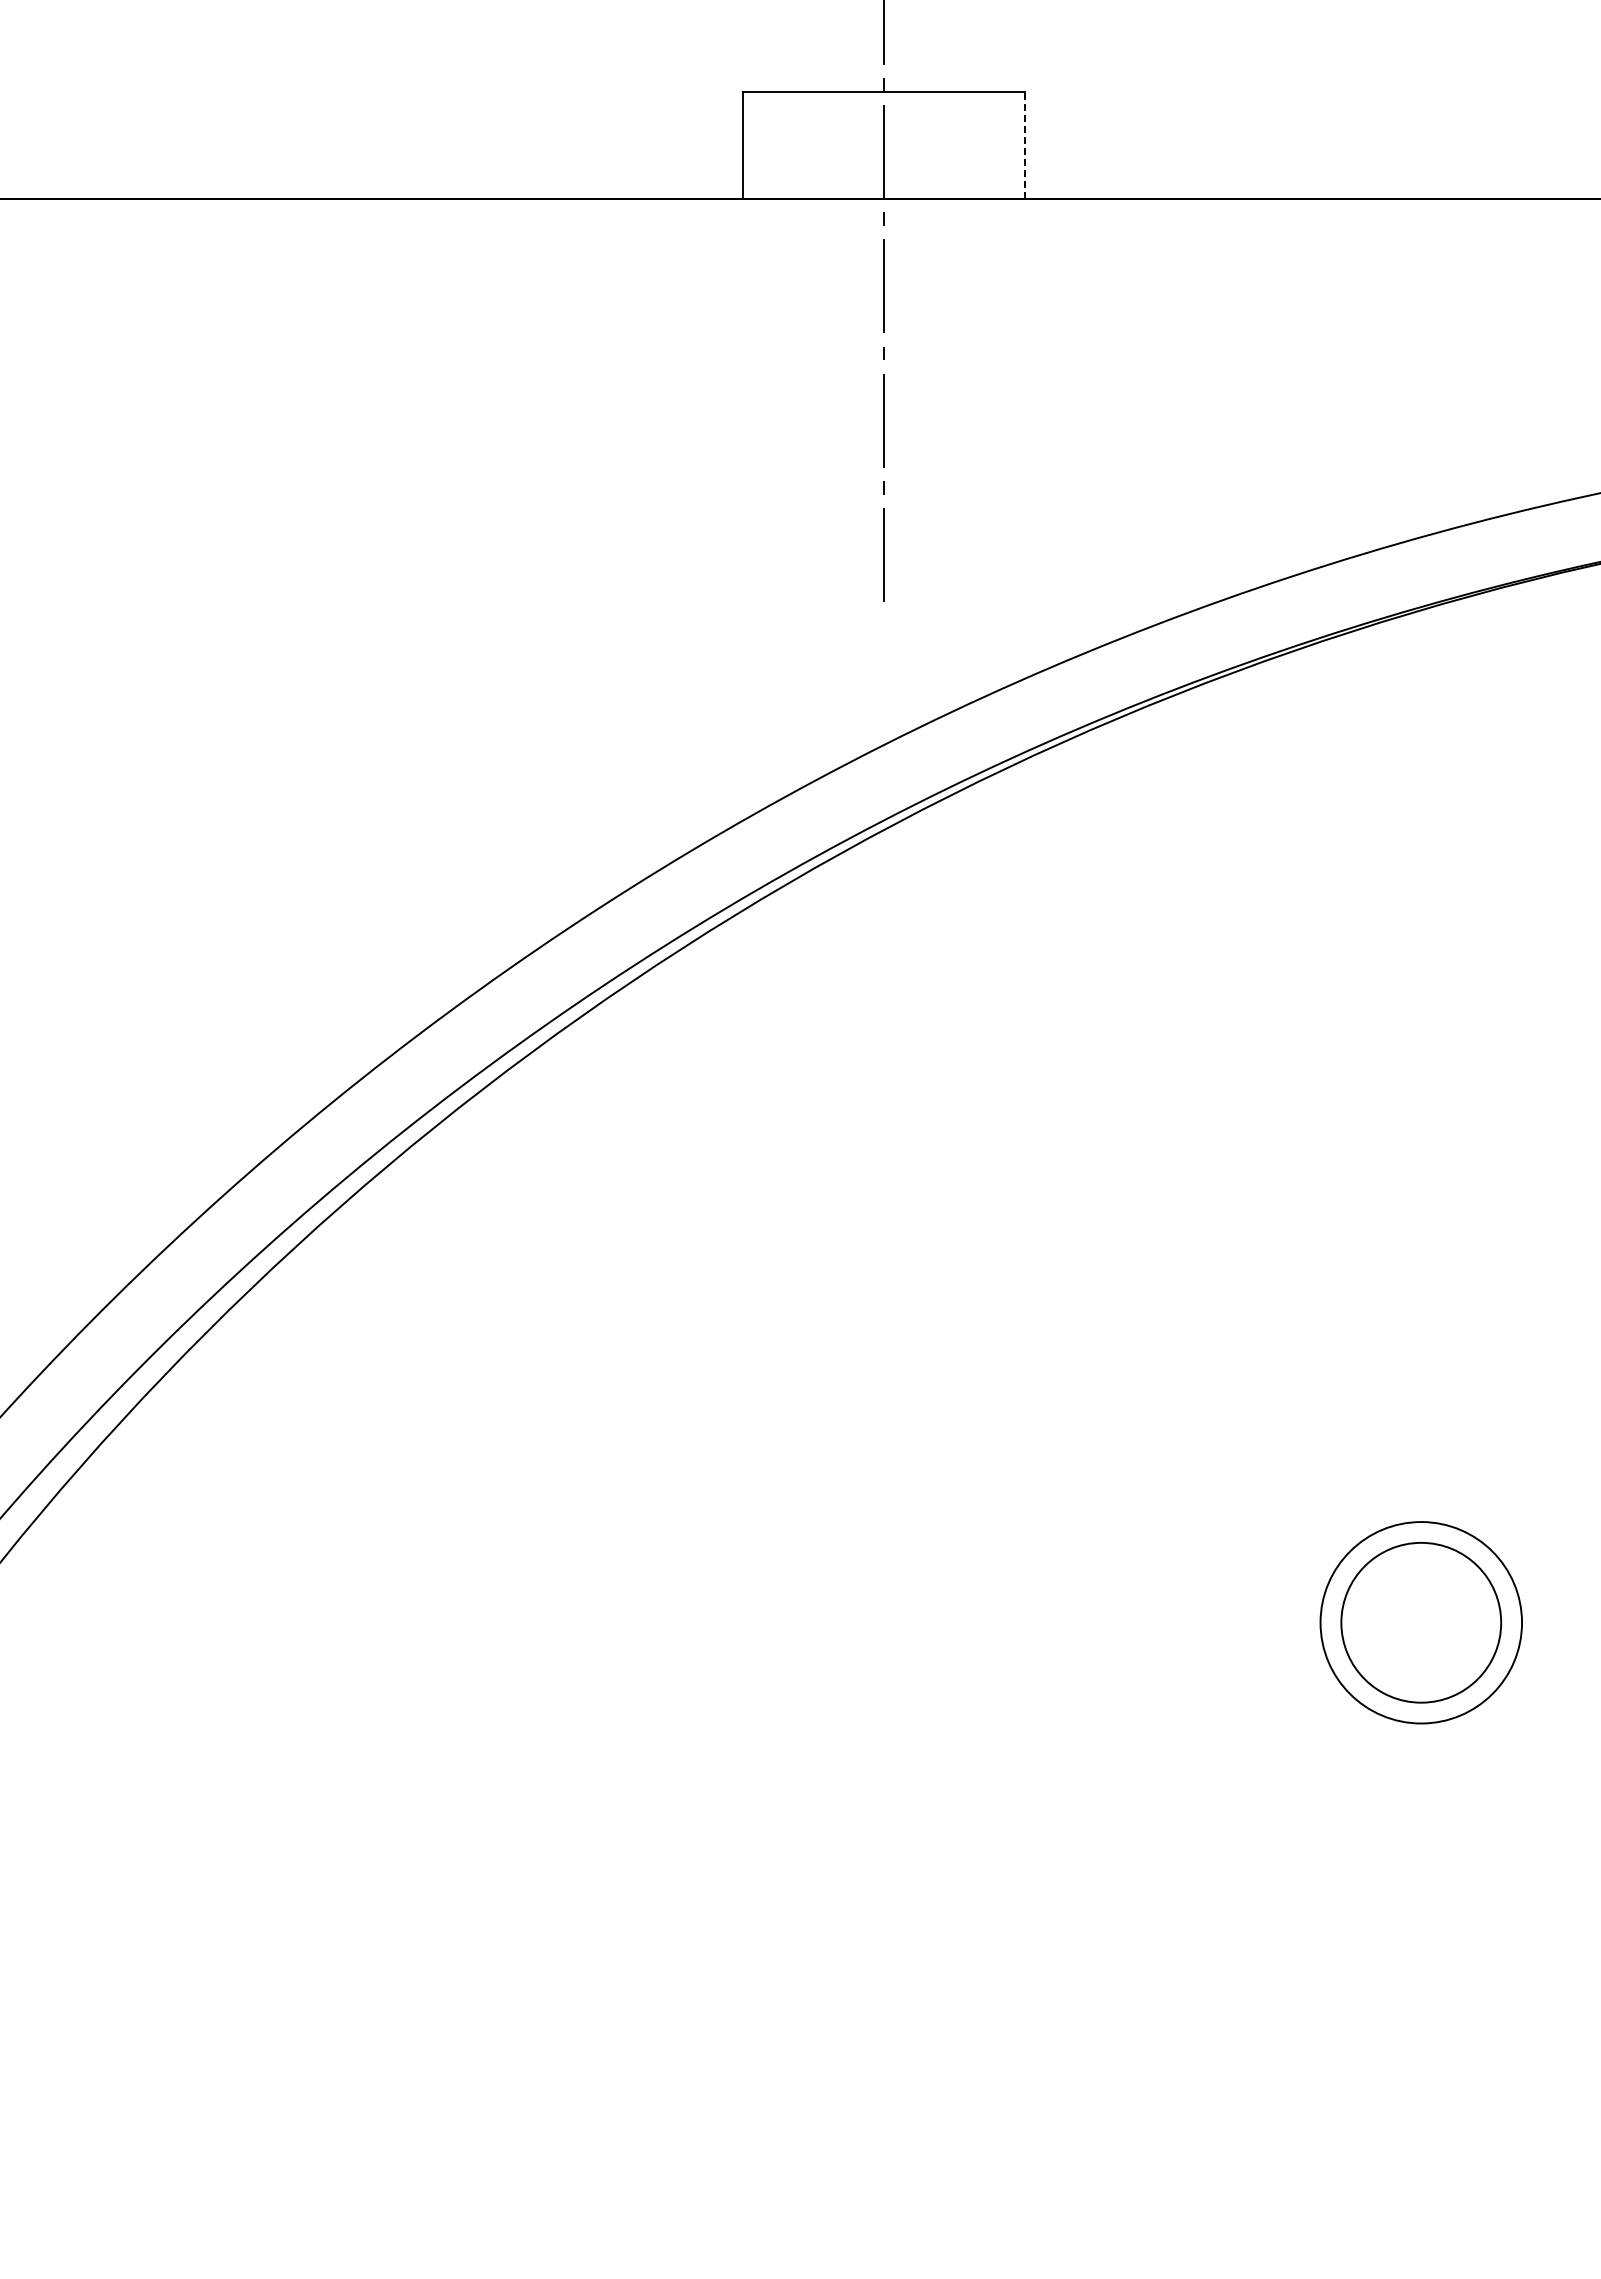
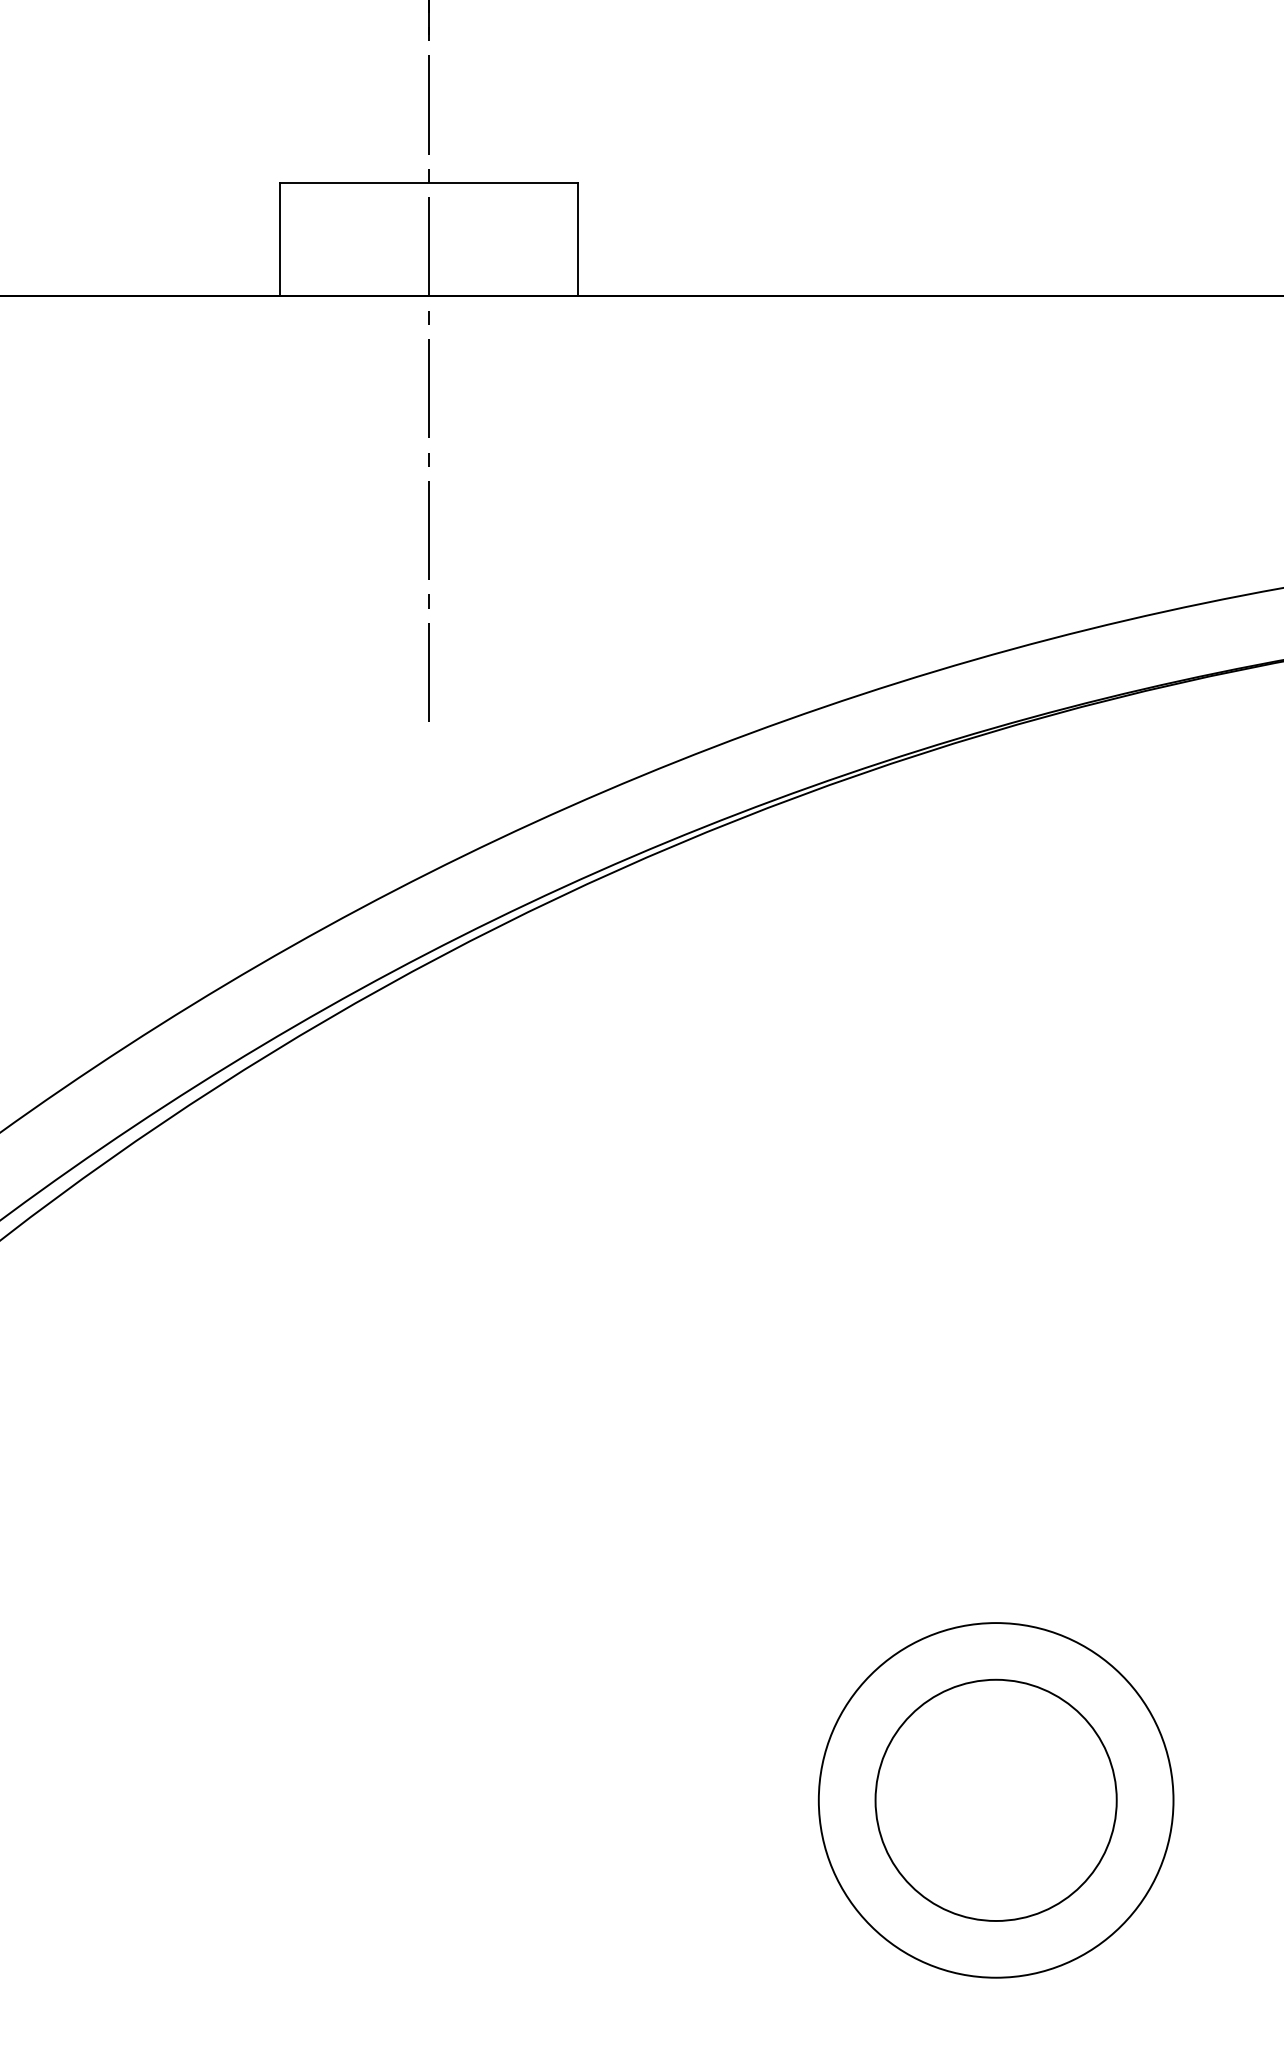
line: (1025, 145) -> (578, 239), dashed -> solid
circle: (1421, 1622) -> (996, 1800), size x1.43
circle: (1421, 1622) -> (996, 1800), size x1.67

